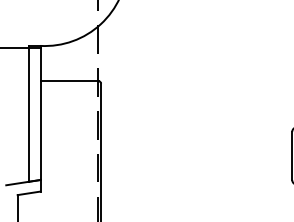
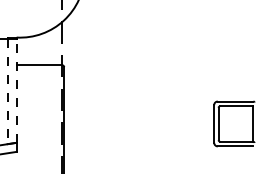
line: (40, 114) -> (16, 91), solid -> dashed
line: (28, 115) -> (7, 92), solid -> dashed

